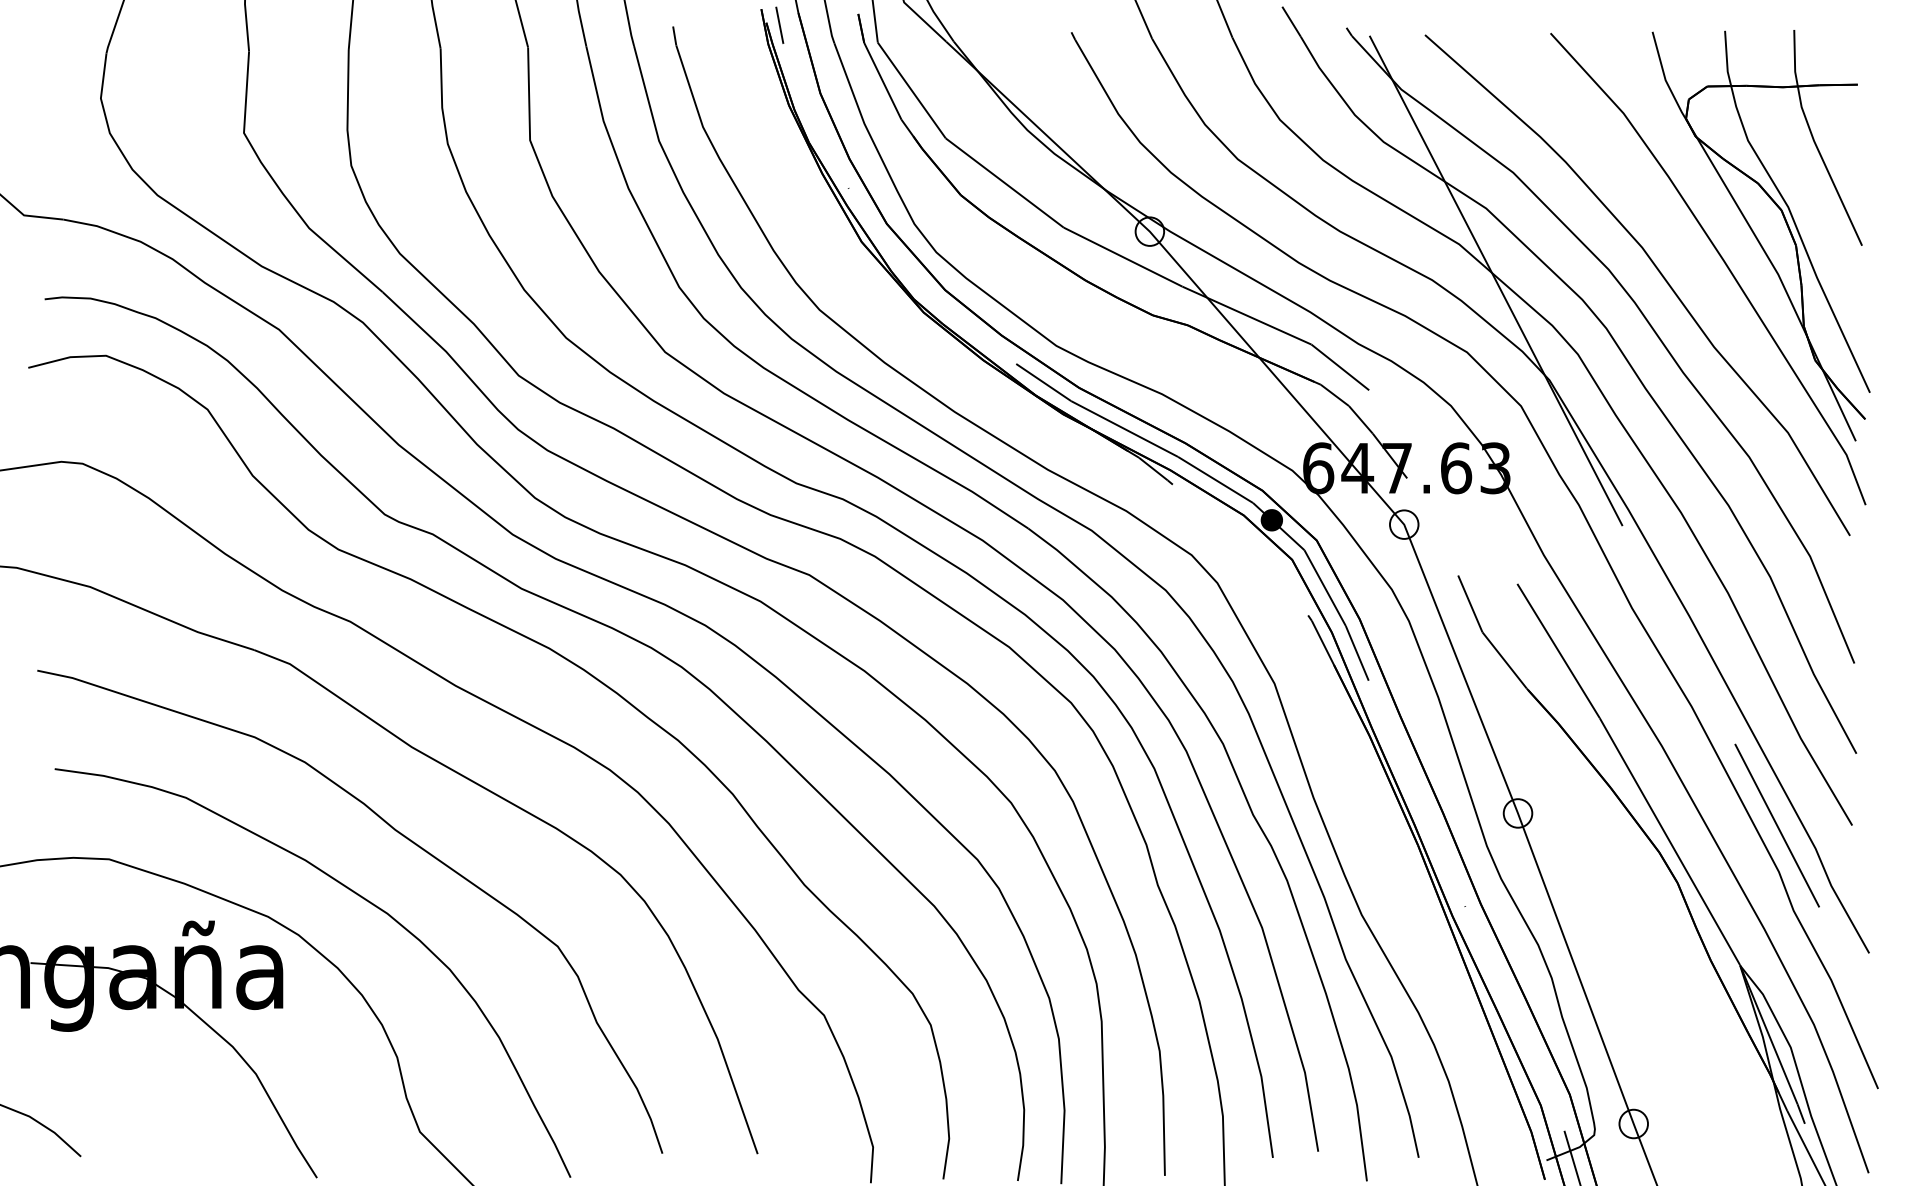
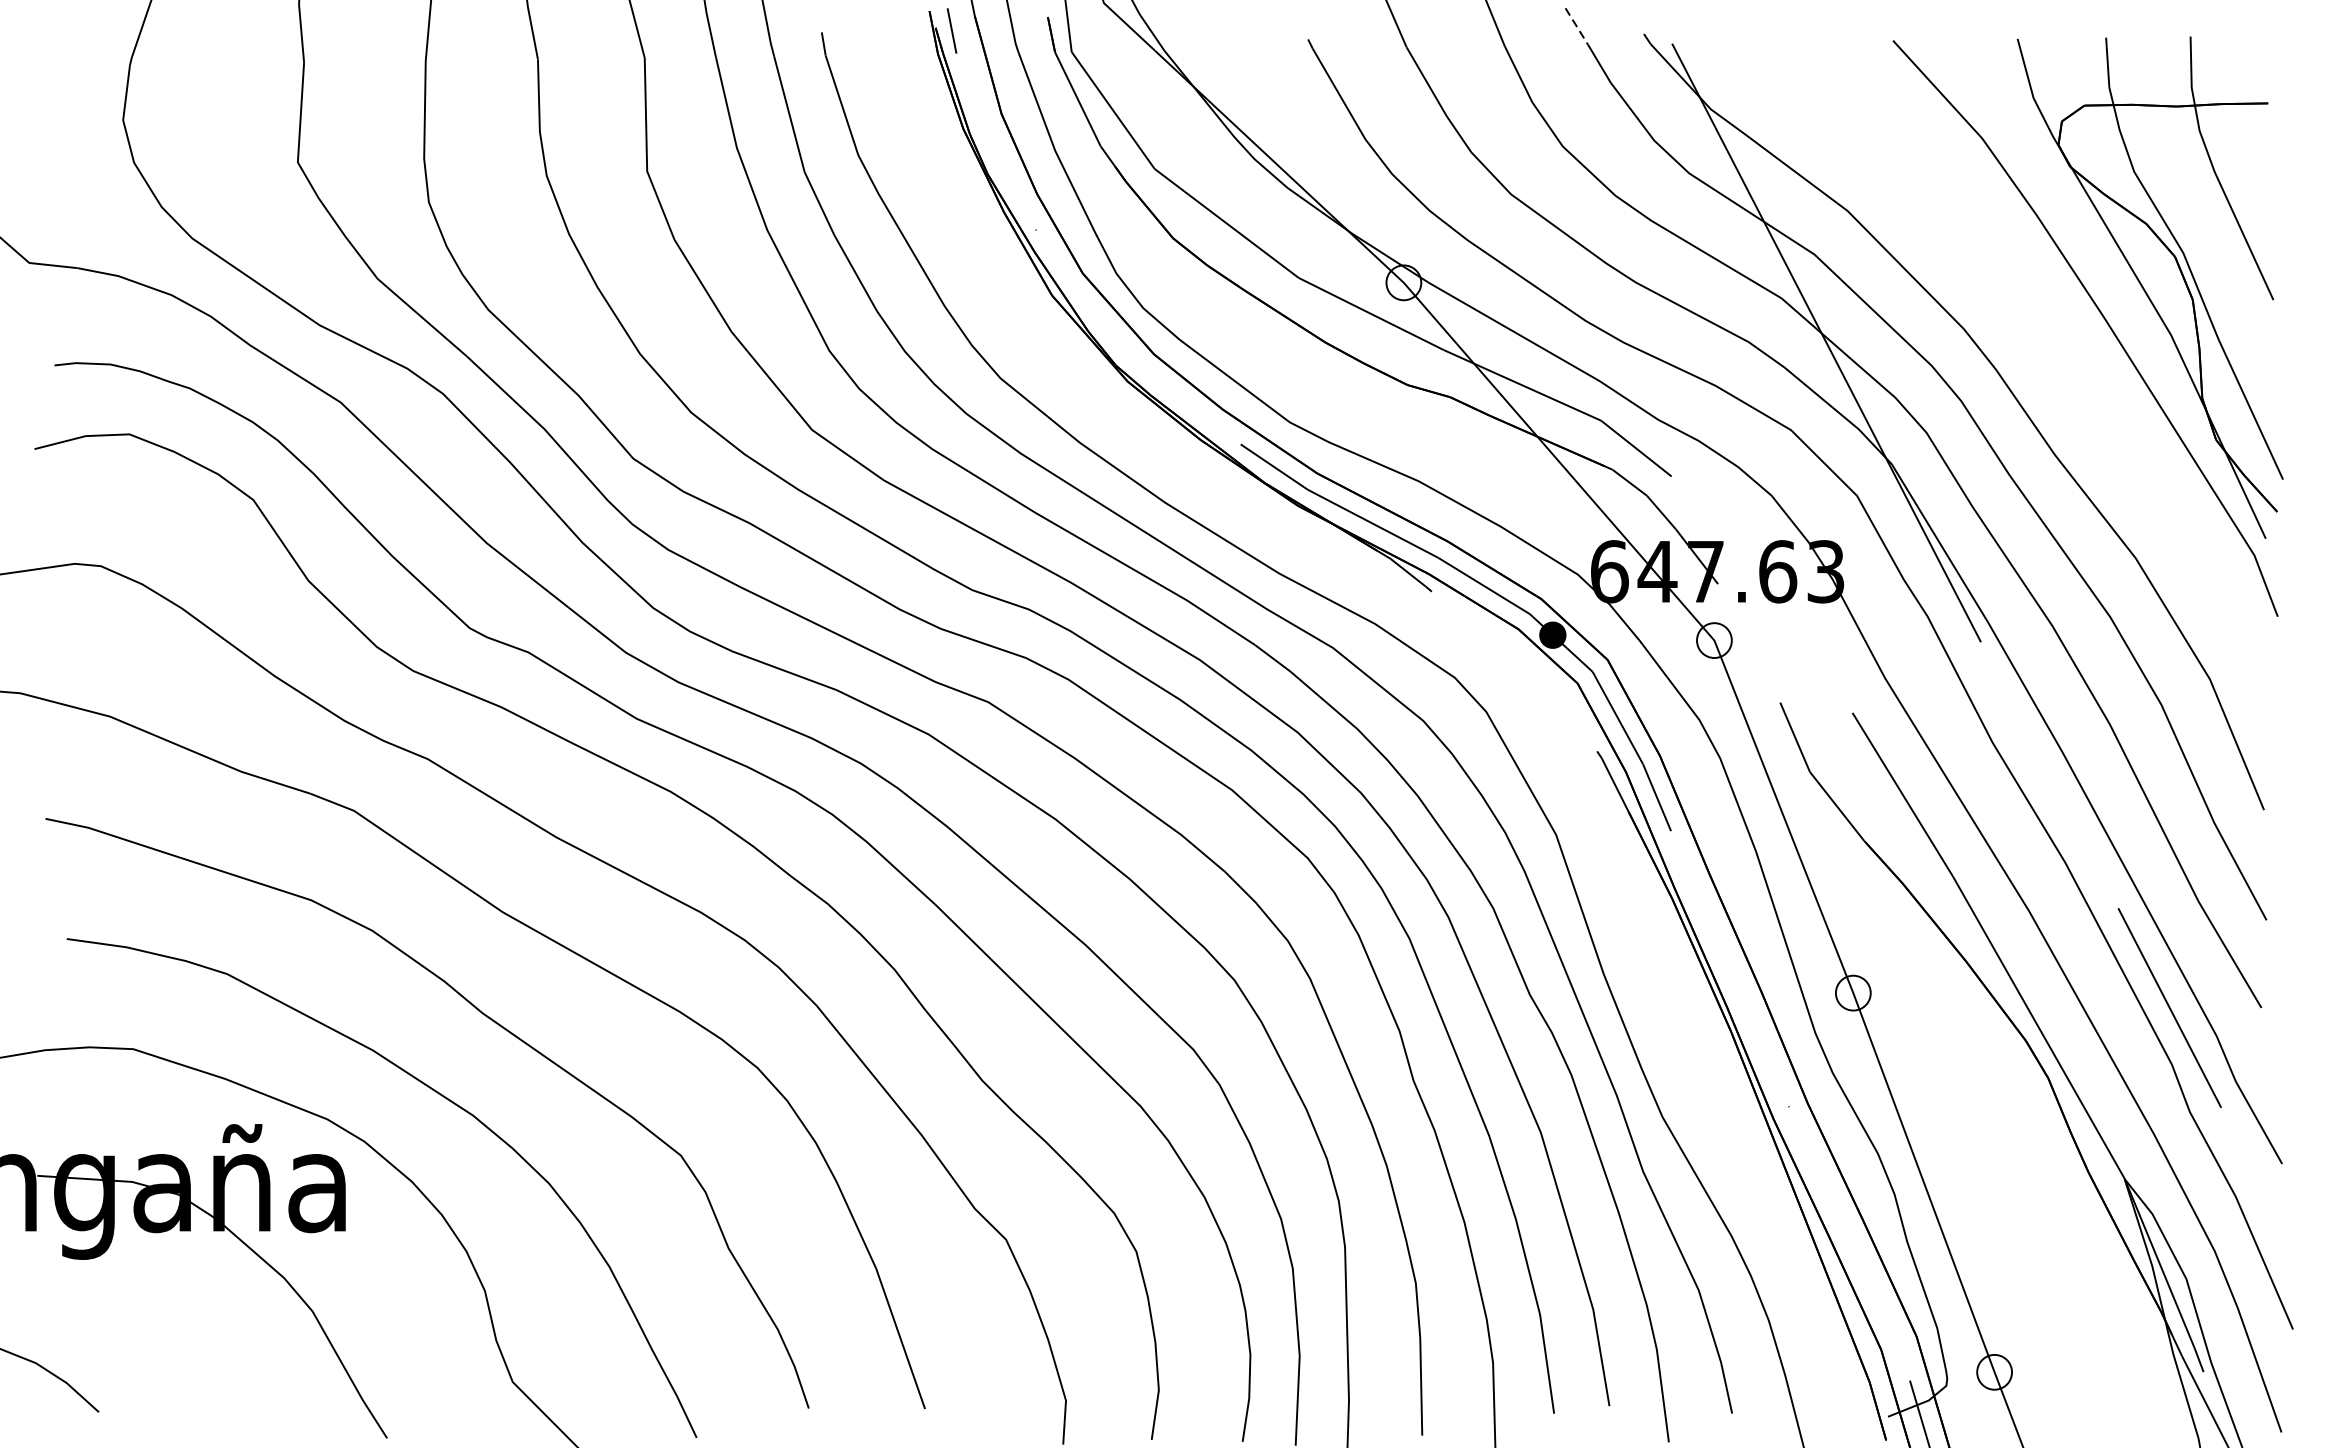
line: (1291, 21) -> (1576, 26), solid -> dashed
curve: (1656, 269) -> (2022, 329), removed

